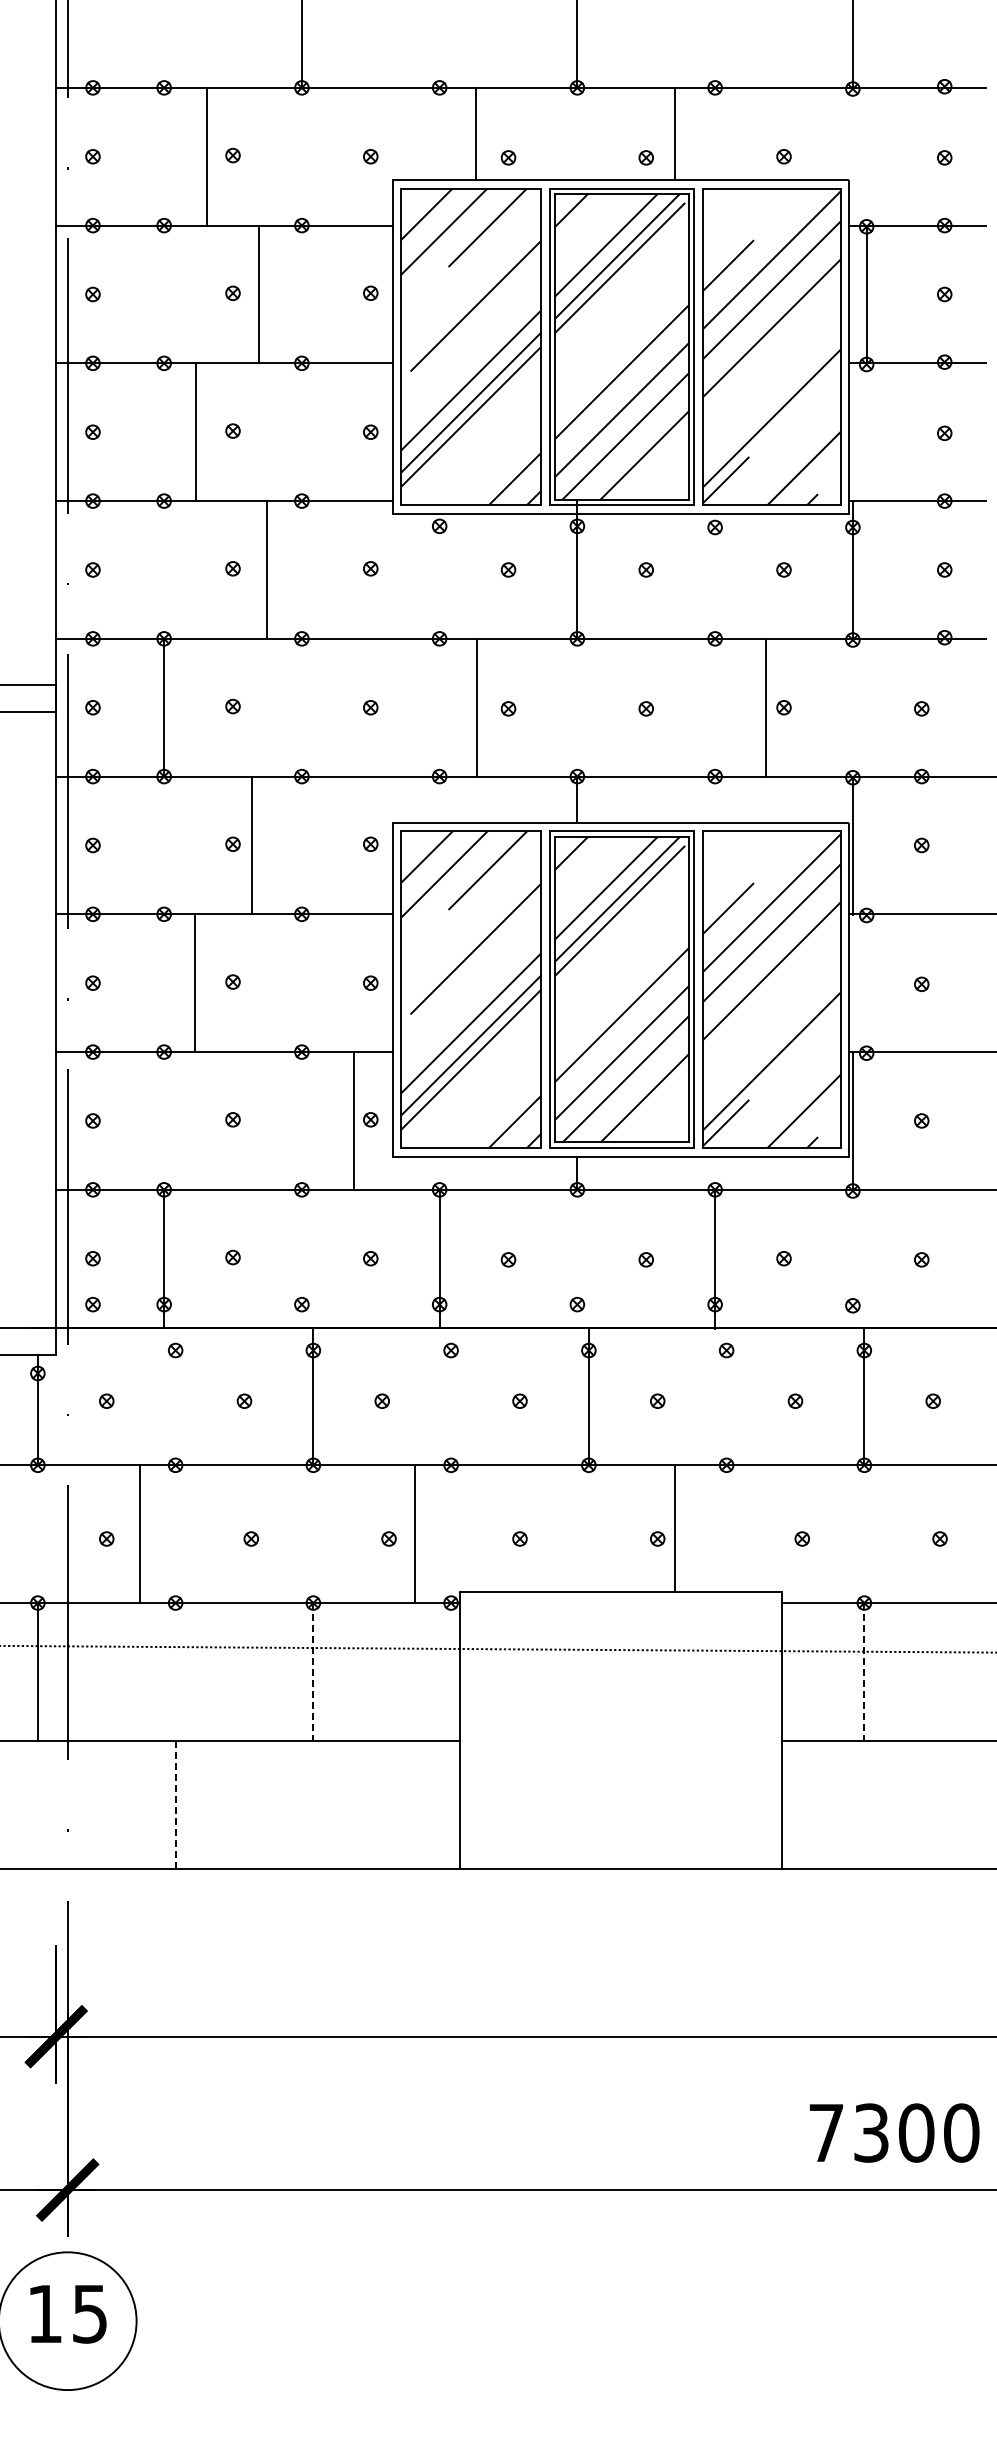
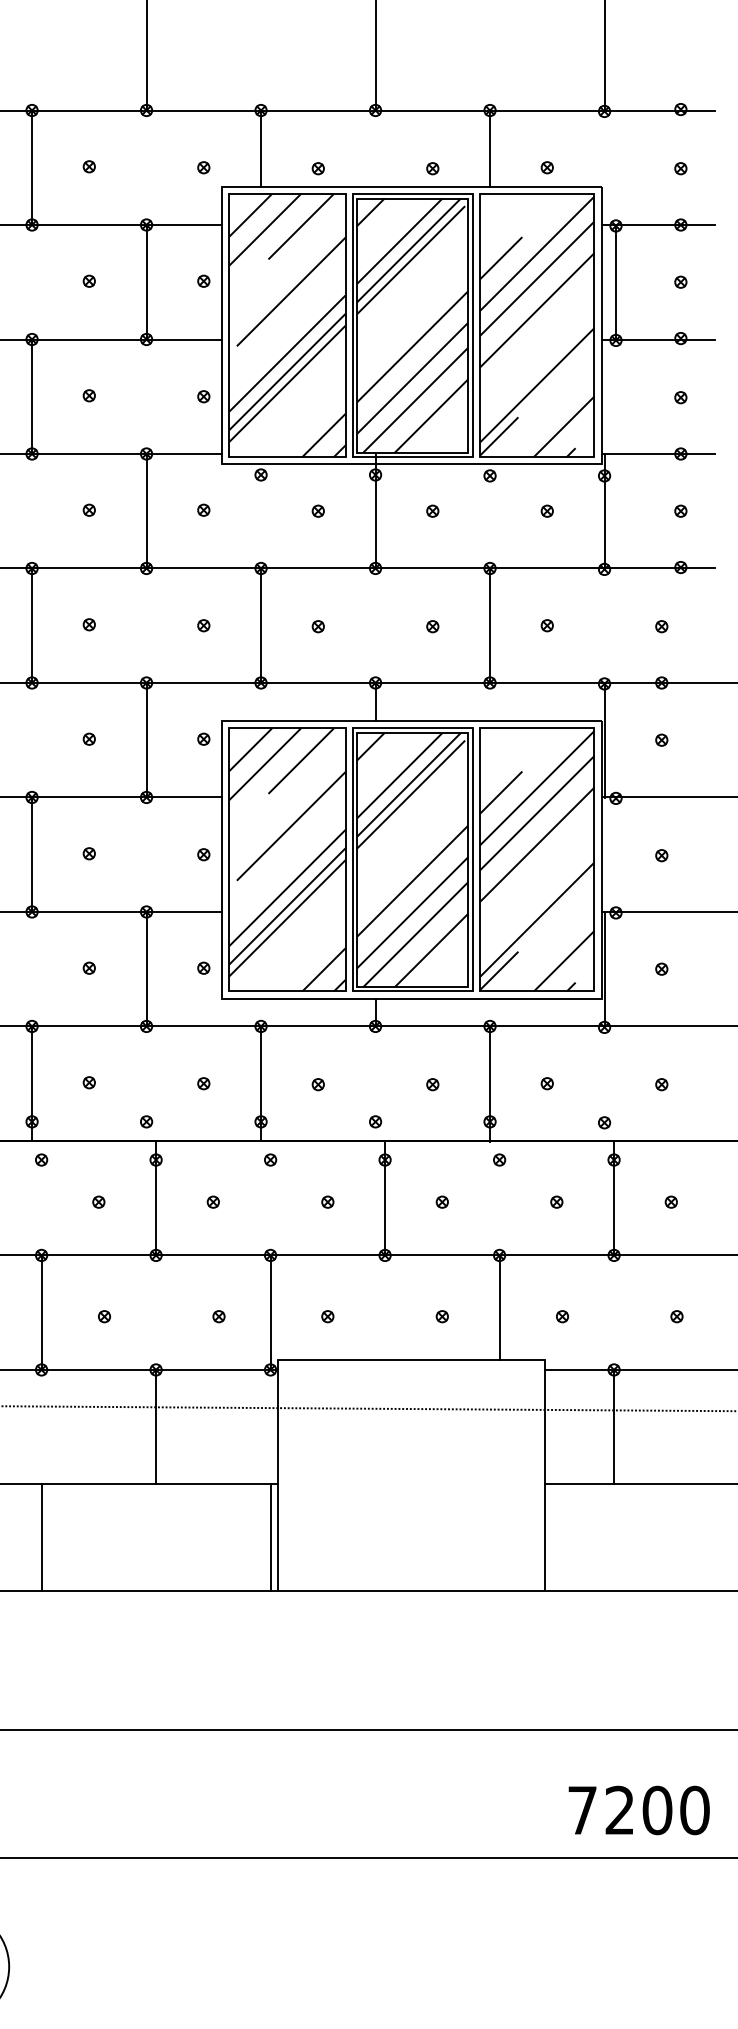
line: (475, 133) -> (260, 148), moved
line: (675, 134) -> (490, 149), moved
line: (207, 156) -> (32, 167), moved
line: (258, 294) -> (146, 282), moved
line: (196, 432) -> (32, 396), moved
line: (266, 569) -> (146, 510), moved
line: (476, 707) -> (260, 625), moved
line: (766, 707) -> (490, 625), moved
line: (251, 845) -> (146, 740), moved
line: (195, 983) -> (32, 854), moved
line: (353, 1120) -> (146, 968), moved
line: (674, 1528) -> (499, 1307), moved
line: (139, 1534) -> (41, 1312), moved
line: (415, 1534) -> (270, 1312), moved
line: (313, 1671) -> (156, 1426), dashed -> solid
line: (864, 1671) -> (614, 1426), dashed -> solid
line: (451, 1804) -> (270, 1537), added
line: (175, 1805) -> (41, 1538), dashed -> solid
text: (871, 2132) -> (620, 1810), 7300 -> 7200

